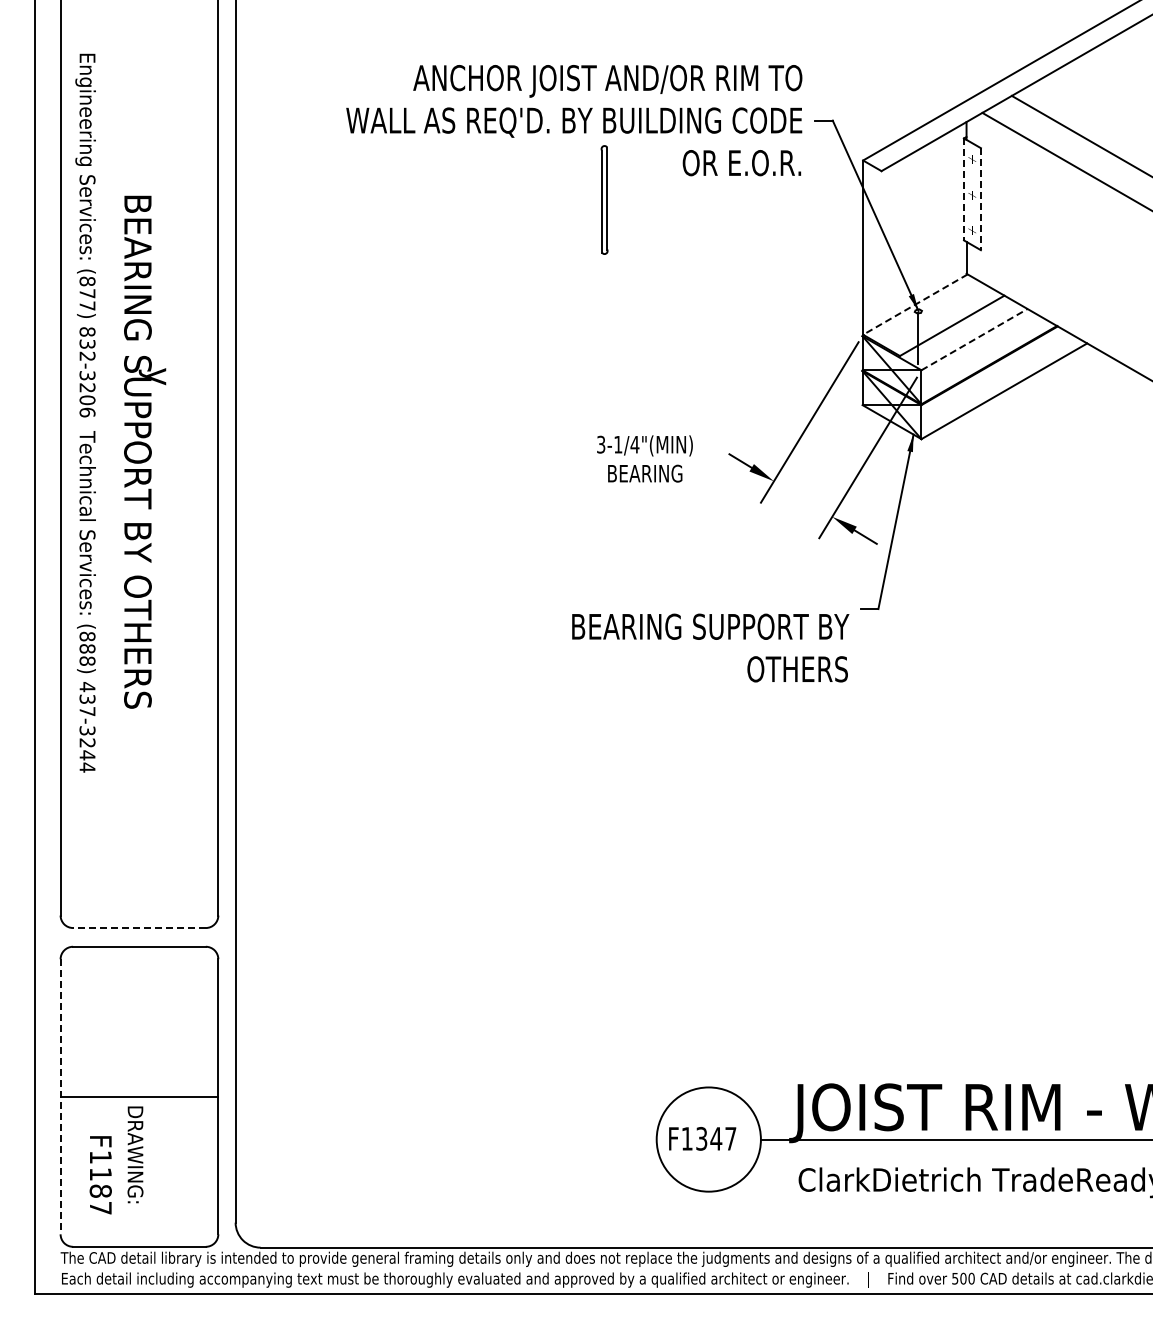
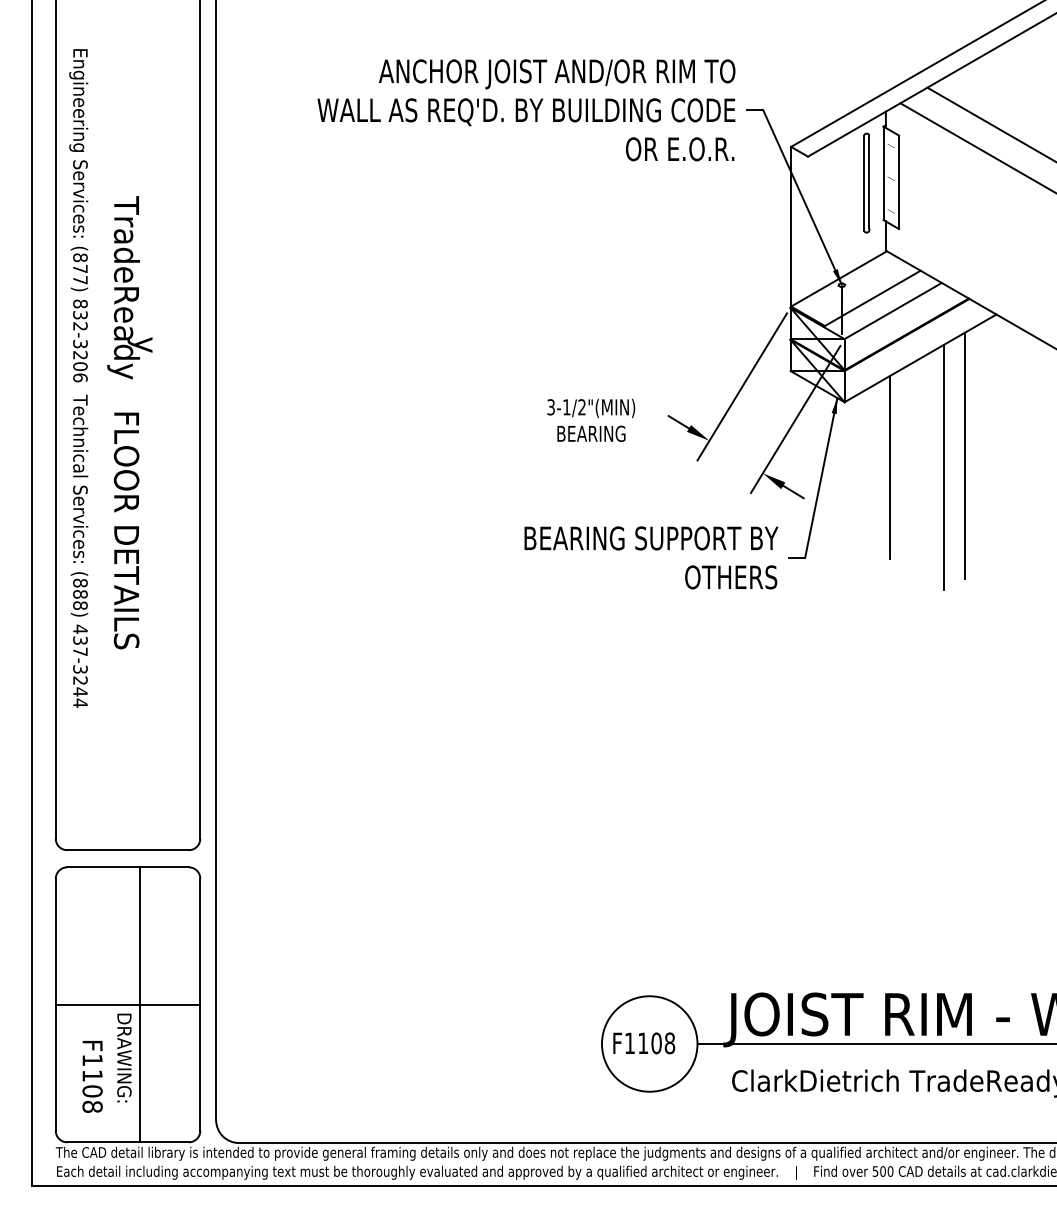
line: (964, 189) -> (884, 173), dashed -> solid
part: (604, 199) -> (866, 182), moved
line: (980, 199) -> (898, 182), dashed -> solid
line: (914, 304) -> (838, 278), dashed -> solid
line: (974, 339) -> (893, 310), dashed -> solid
text: (134, 442) -> (123, 405), BEARING SUPPORT BY OTHERS -> TradeReady   FLOOR DETAILS
text: (634, 444) -> (581, 407), 3-1/4"(MIN) -> 3-1/2"(MIN)
line: (1052, 497) -> (964, 455), added
line: (971, 510) -> (890, 467), added
line: (1030, 510) -> (944, 467), added
text: (710, 647) -> (651, 557), moved
line: (138, 928) -> (127, 850), dashed -> solid
line: (60, 1096) -> (55, 1004), dashed -> solid
line: (151, 1096) -> (139, 1004), added
text: (716, 1138) -> (656, 1043), F1347 -> F1108
text: (100, 1199) -> (92, 1098), F1187 -> F1108

